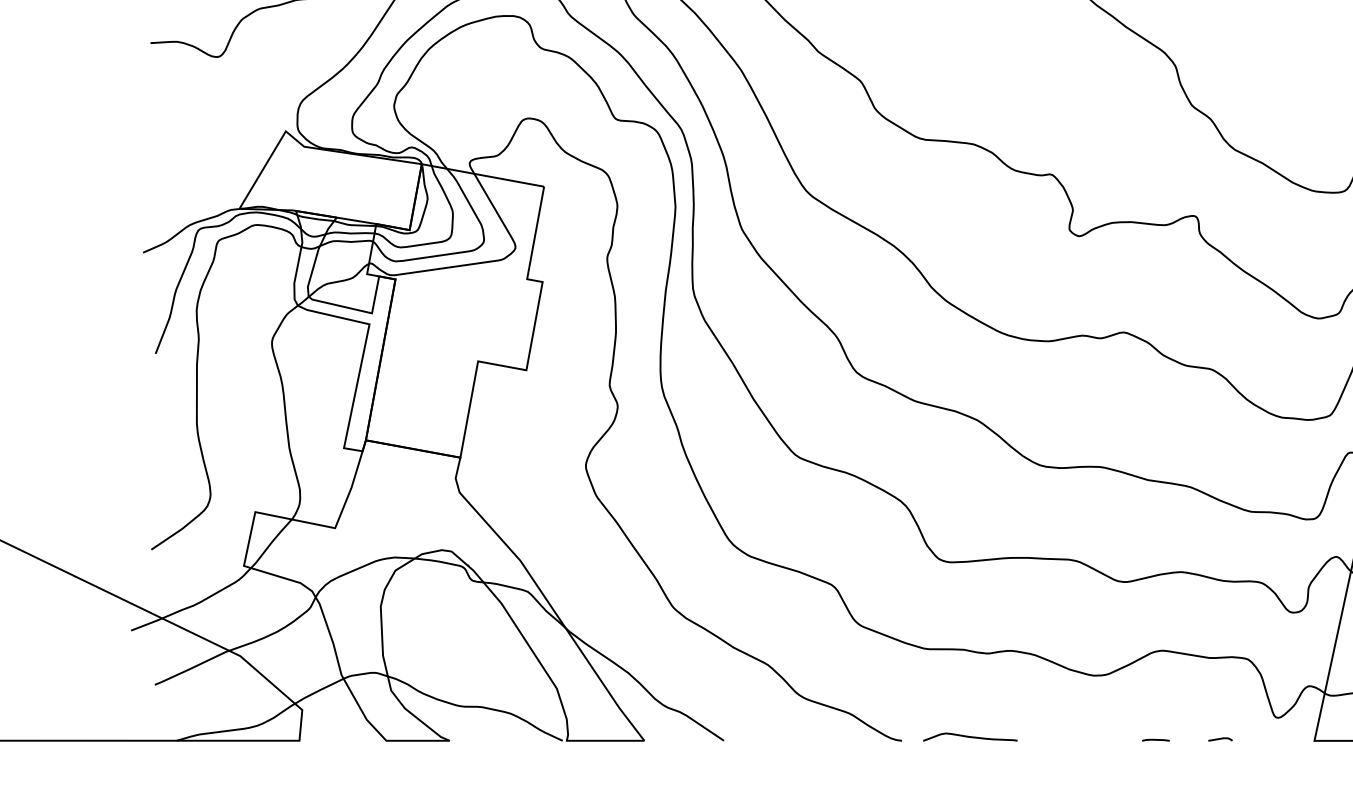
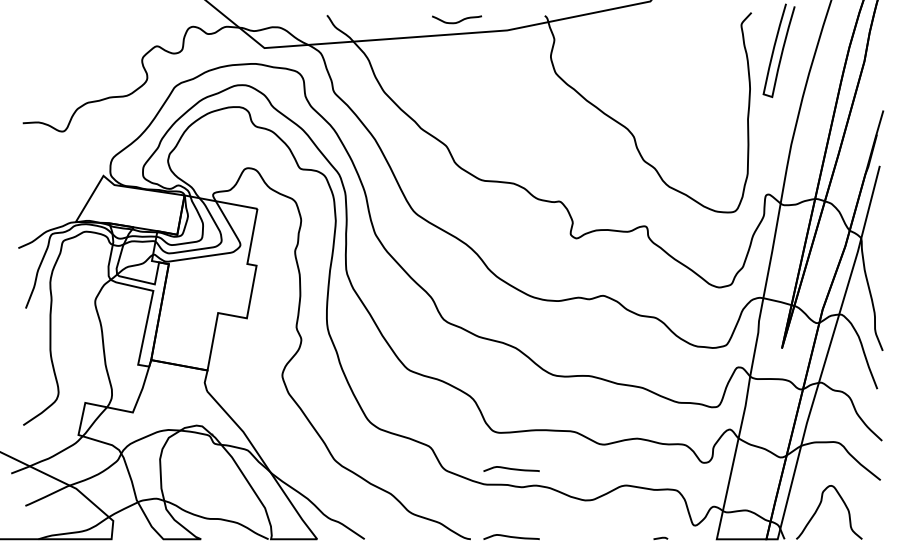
curve: (970, 623) -> (511, 469), added
line: (1156, 739) -> (622, 538), removed

